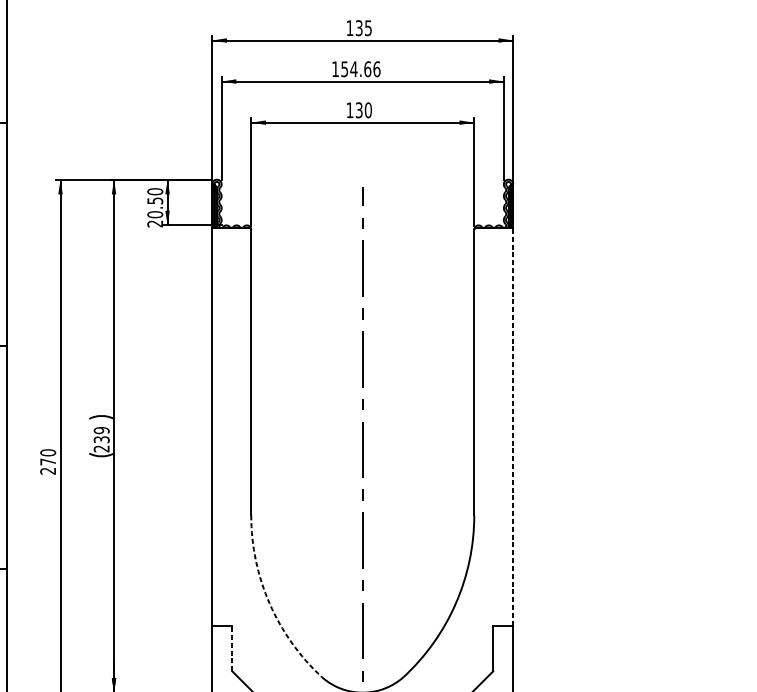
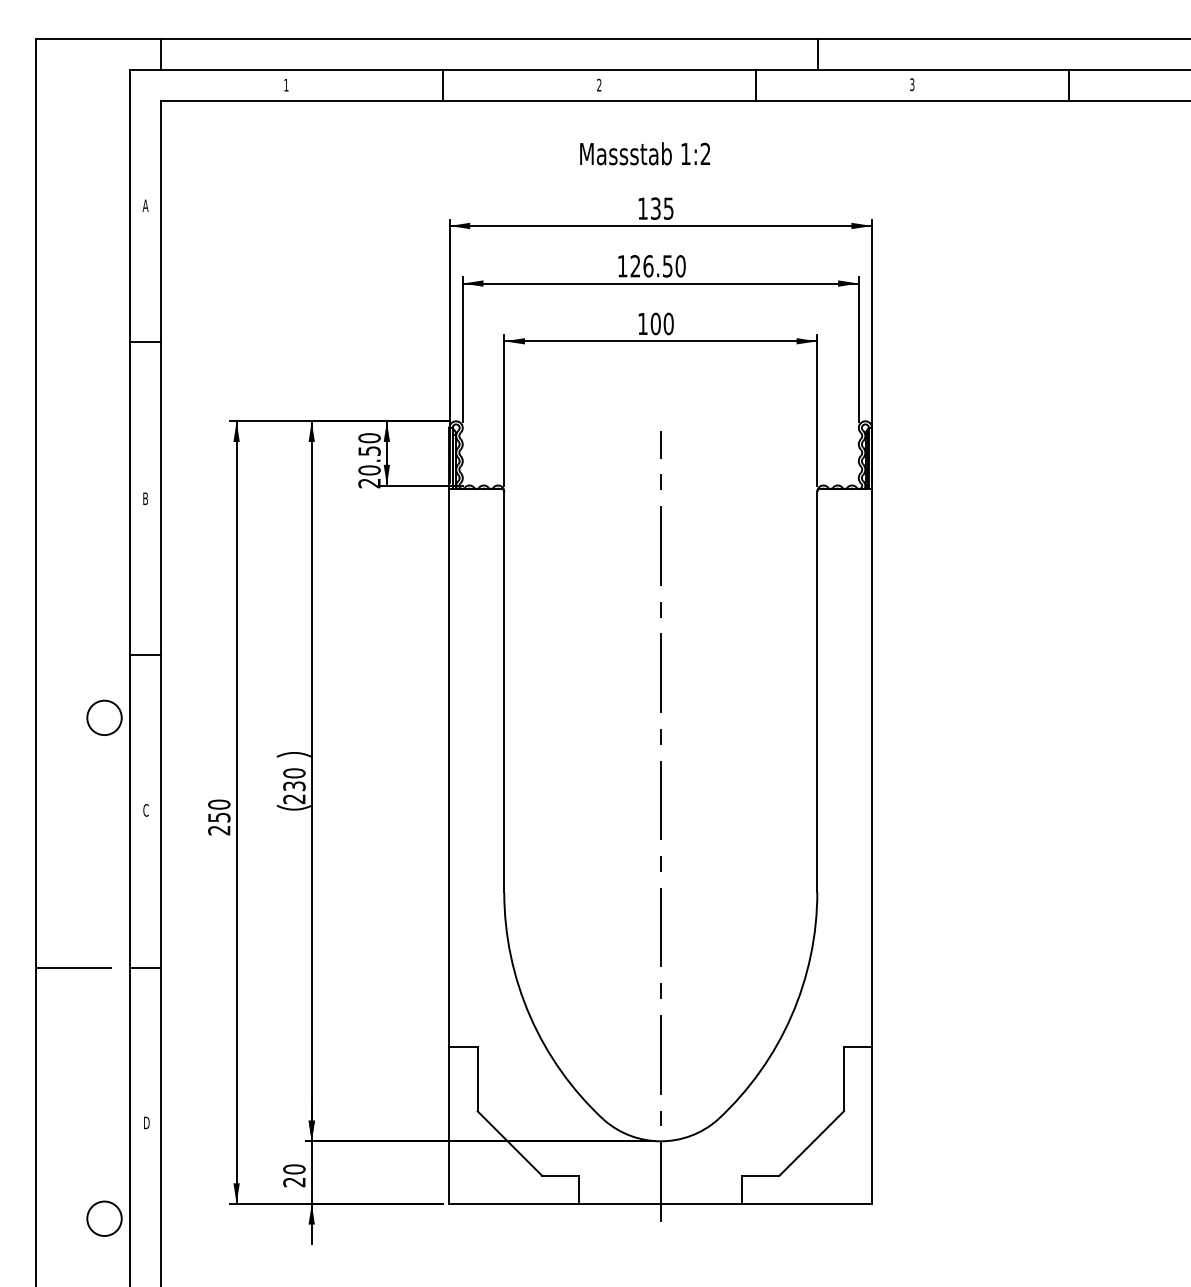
text: (360, 69) -> (657, 266), 154.66 -> 126.50
text: (358, 110) -> (655, 323), 130 -> 100
line: (513, 426) -> (872, 767), dashed -> solid
text: (101, 430) -> (294, 773), 239 -> 230
text: (48, 461) -> (219, 817), 270 -> 250
arc: (269, 603) -> (530, 1016), dashed -> solid
line: (232, 648) -> (477, 1079), dashed -> solid

